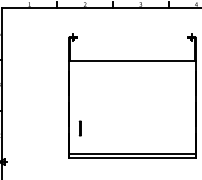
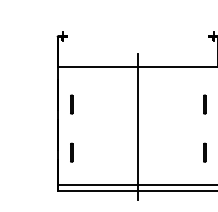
line: (79, 90) -> (70, 104), added
line: (184, 90) -> (204, 104), added
line: (132, 108) -> (138, 127), added
line: (184, 128) -> (204, 152), added

